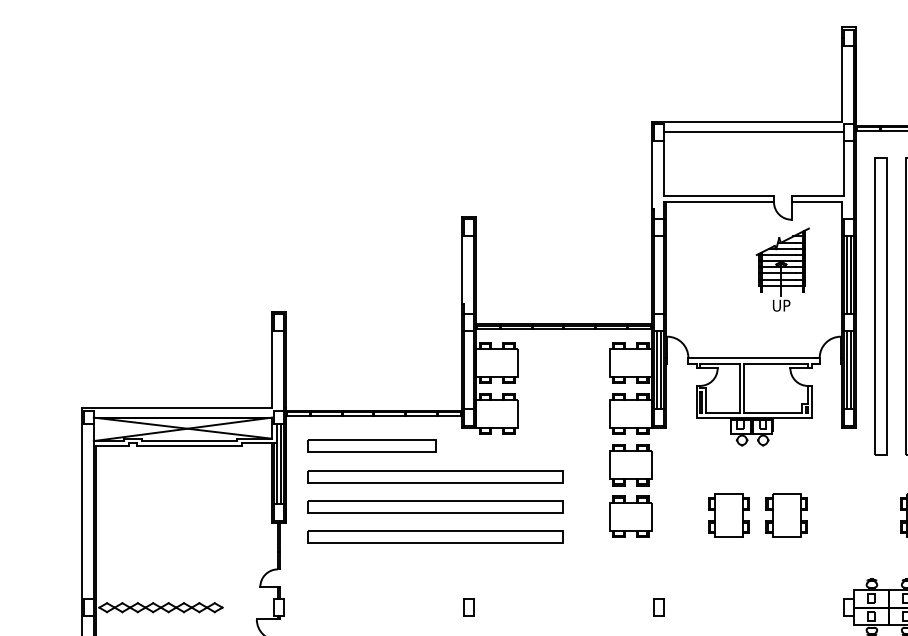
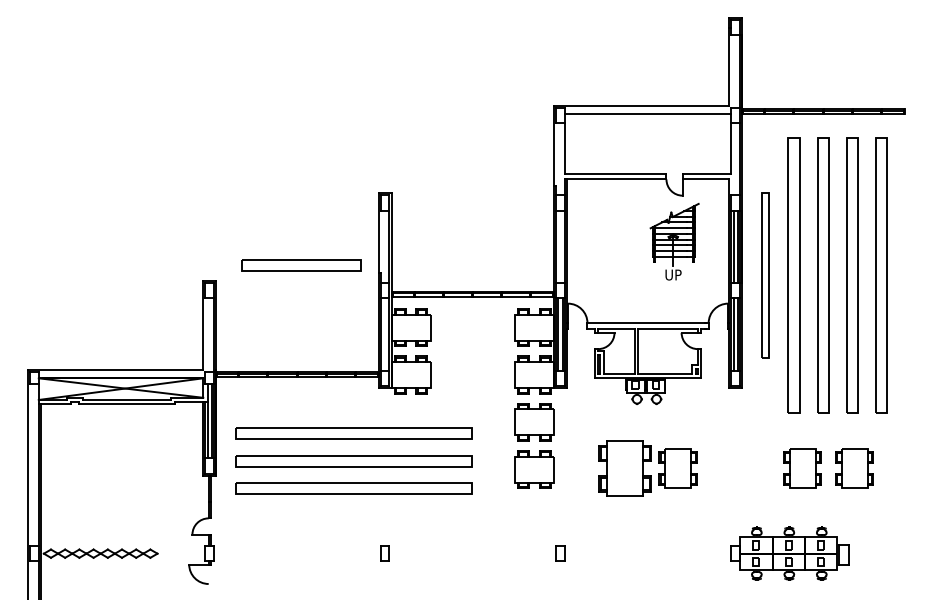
part: (881, 306) -> (765, 275), size x0.6
part: (371, 445) -> (301, 265), moved
part: (728, 515) -> (624, 468), size x1.4

